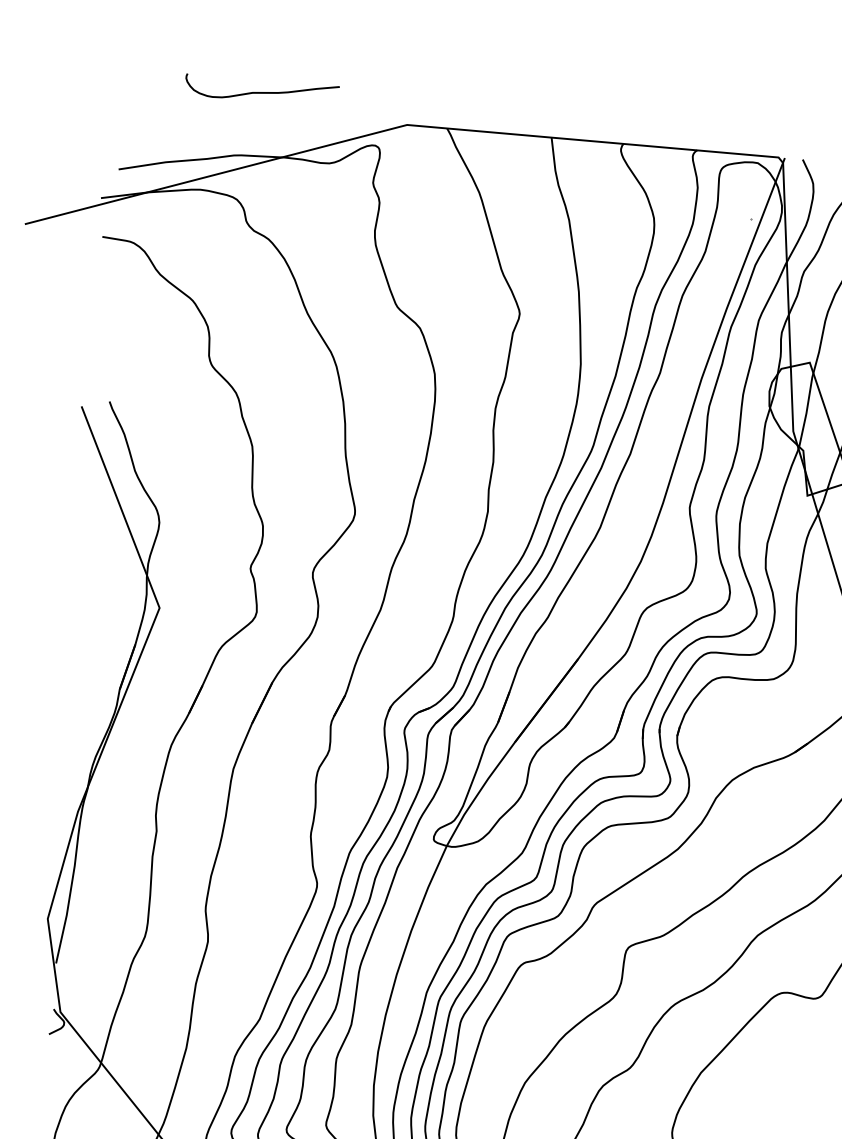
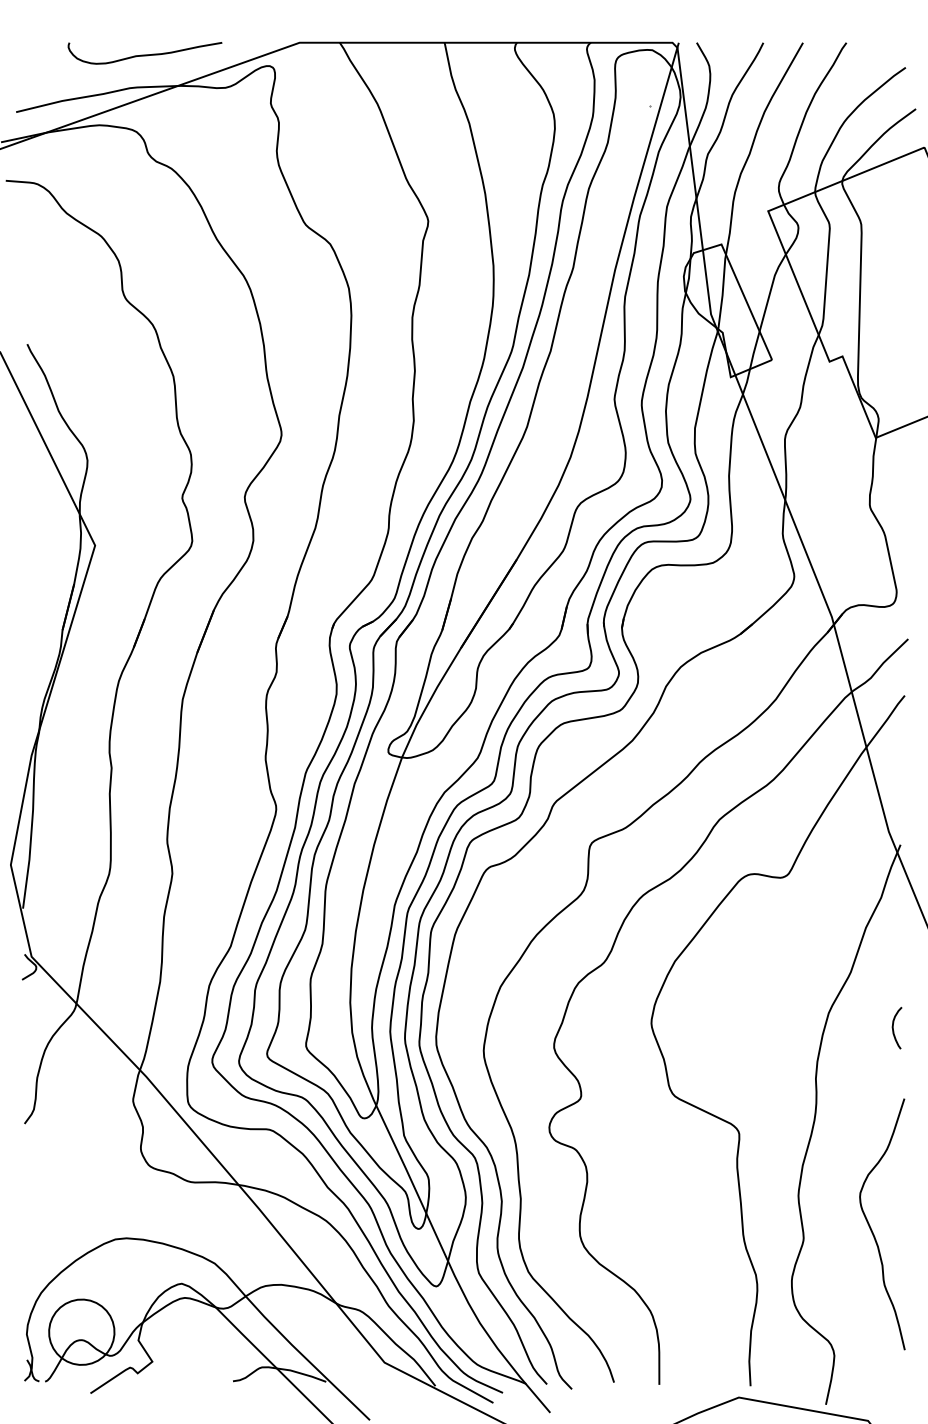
curve: (261, 91) -> (144, 54), moved

